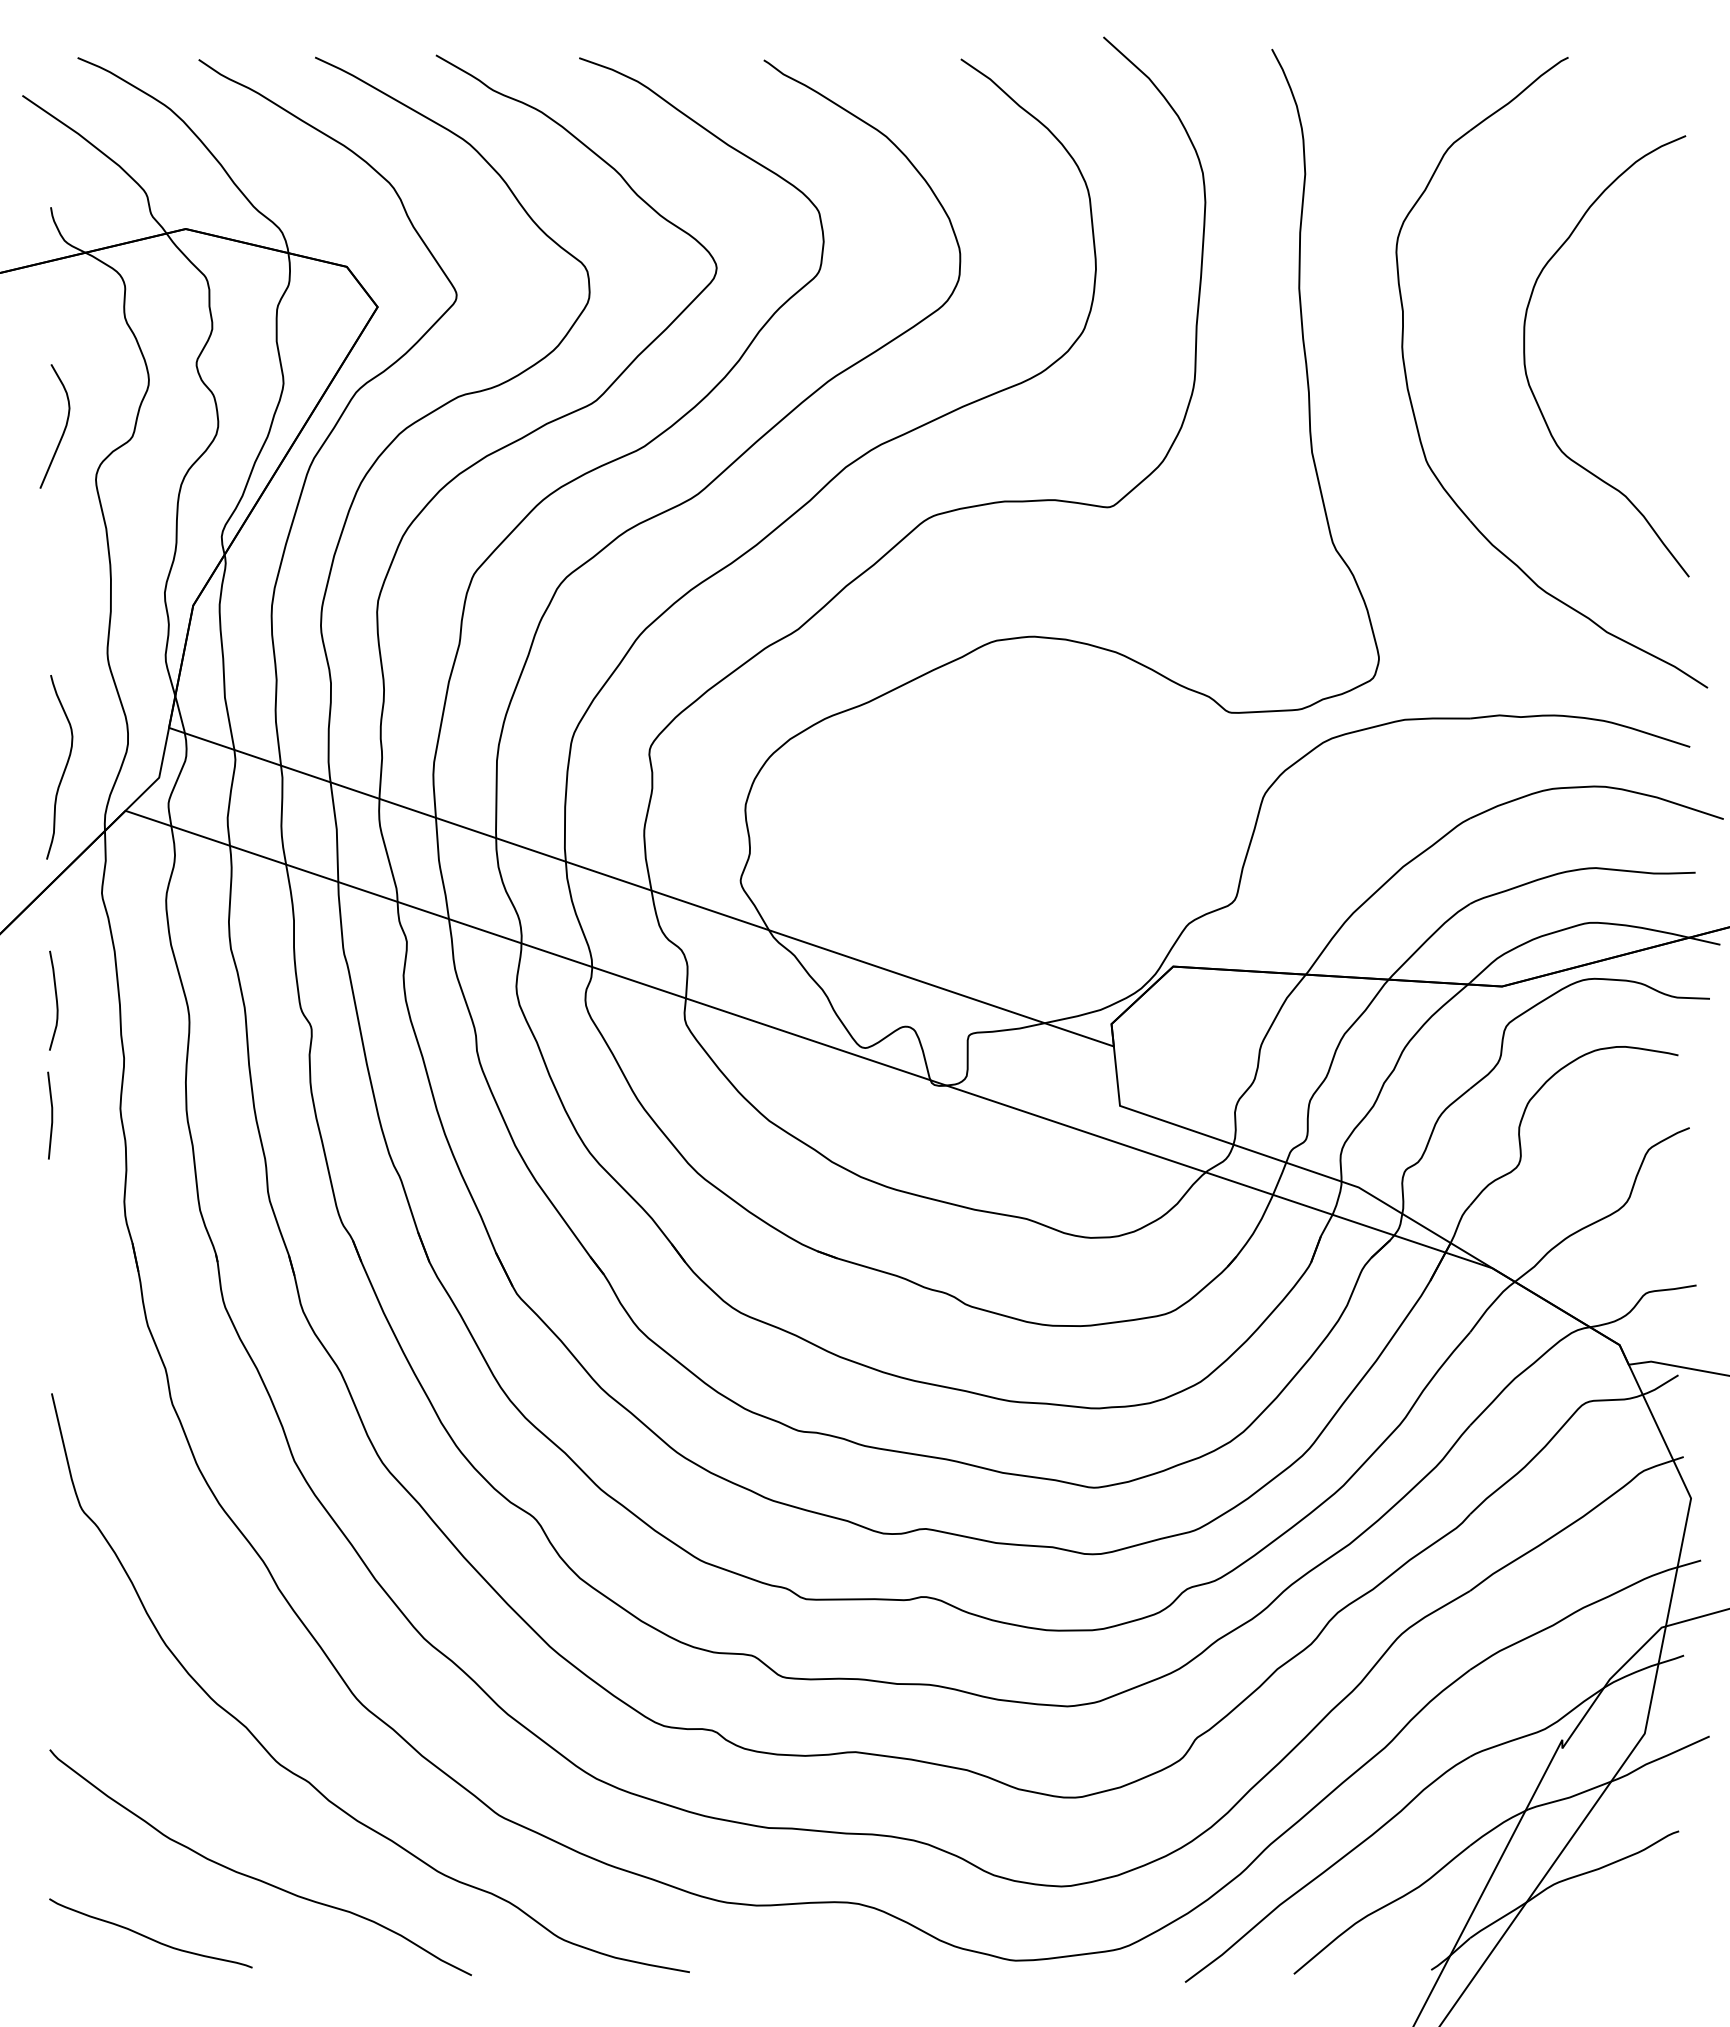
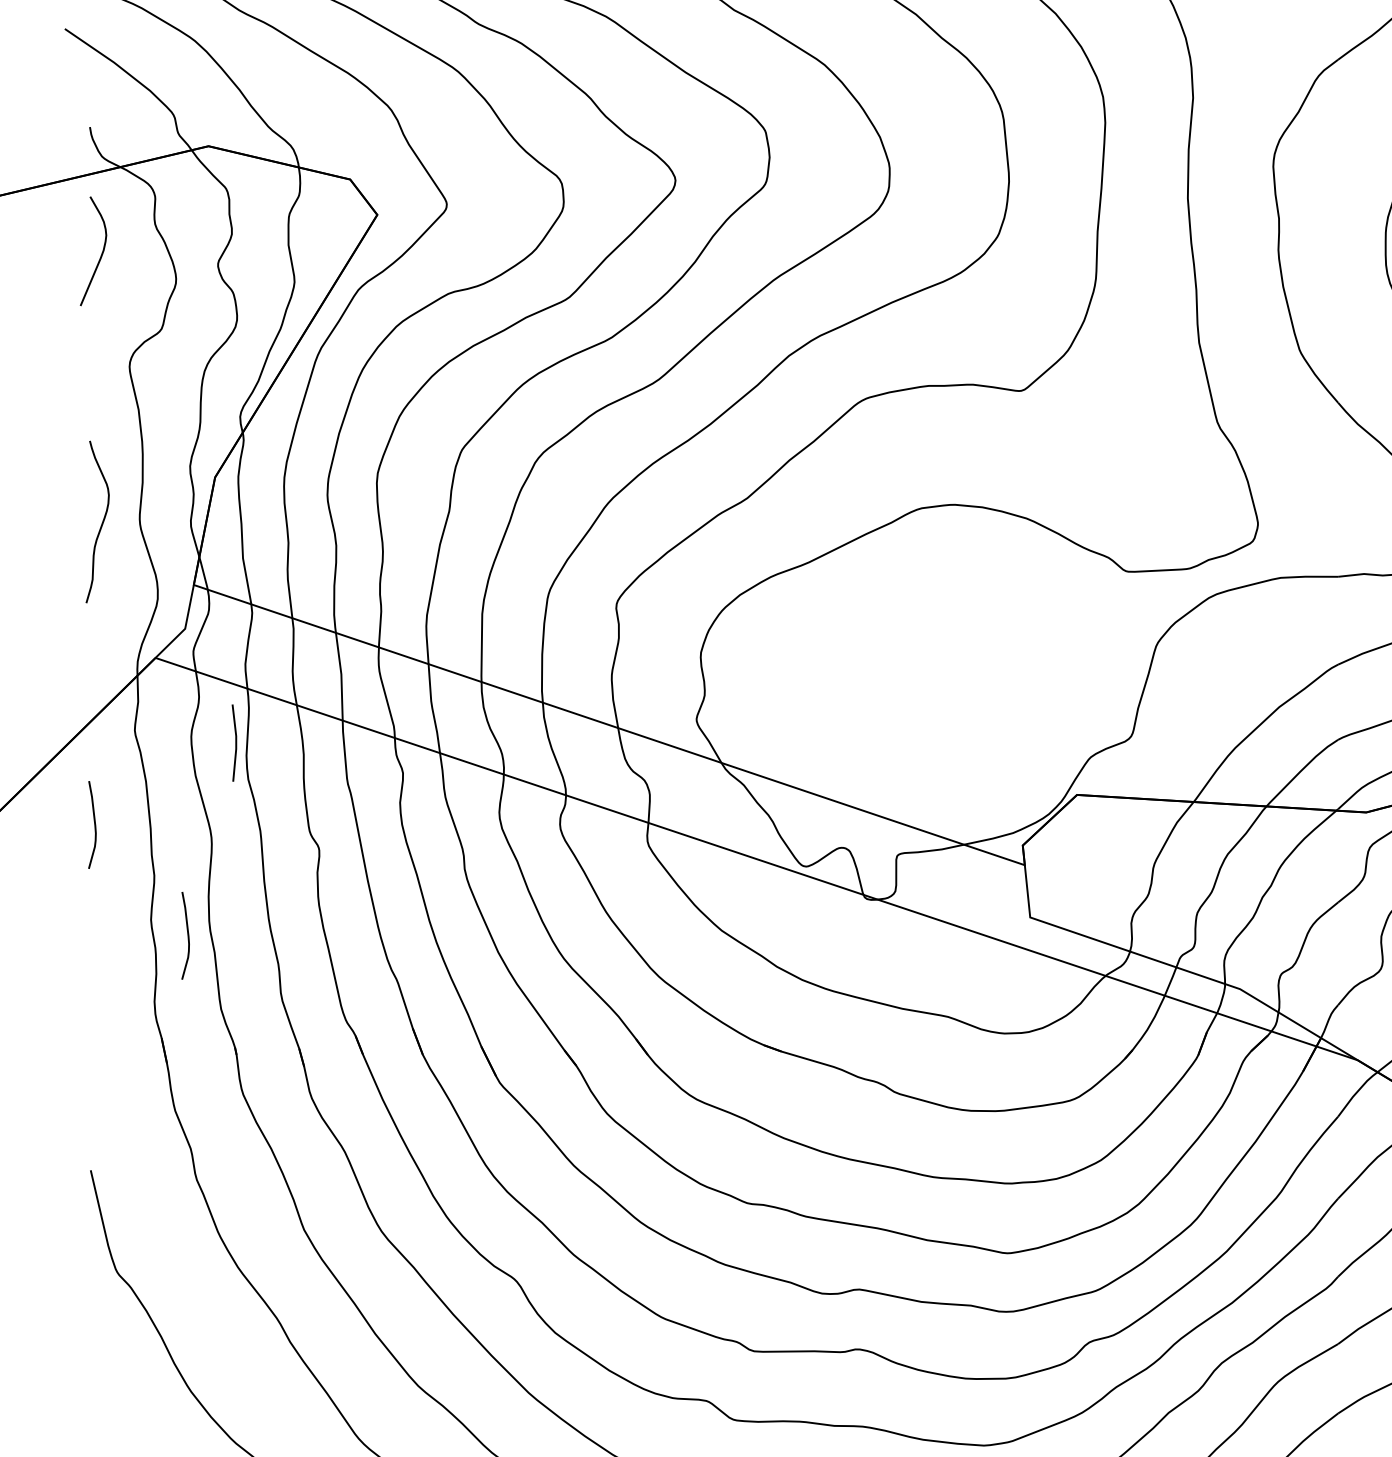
curve: (63, 430) -> (101, 254), moved
curve: (64, 767) -> (101, 522), moved
line: (51, 1115) -> (235, 742), moved
curve: (161, 1125) -> (187, 934), added

